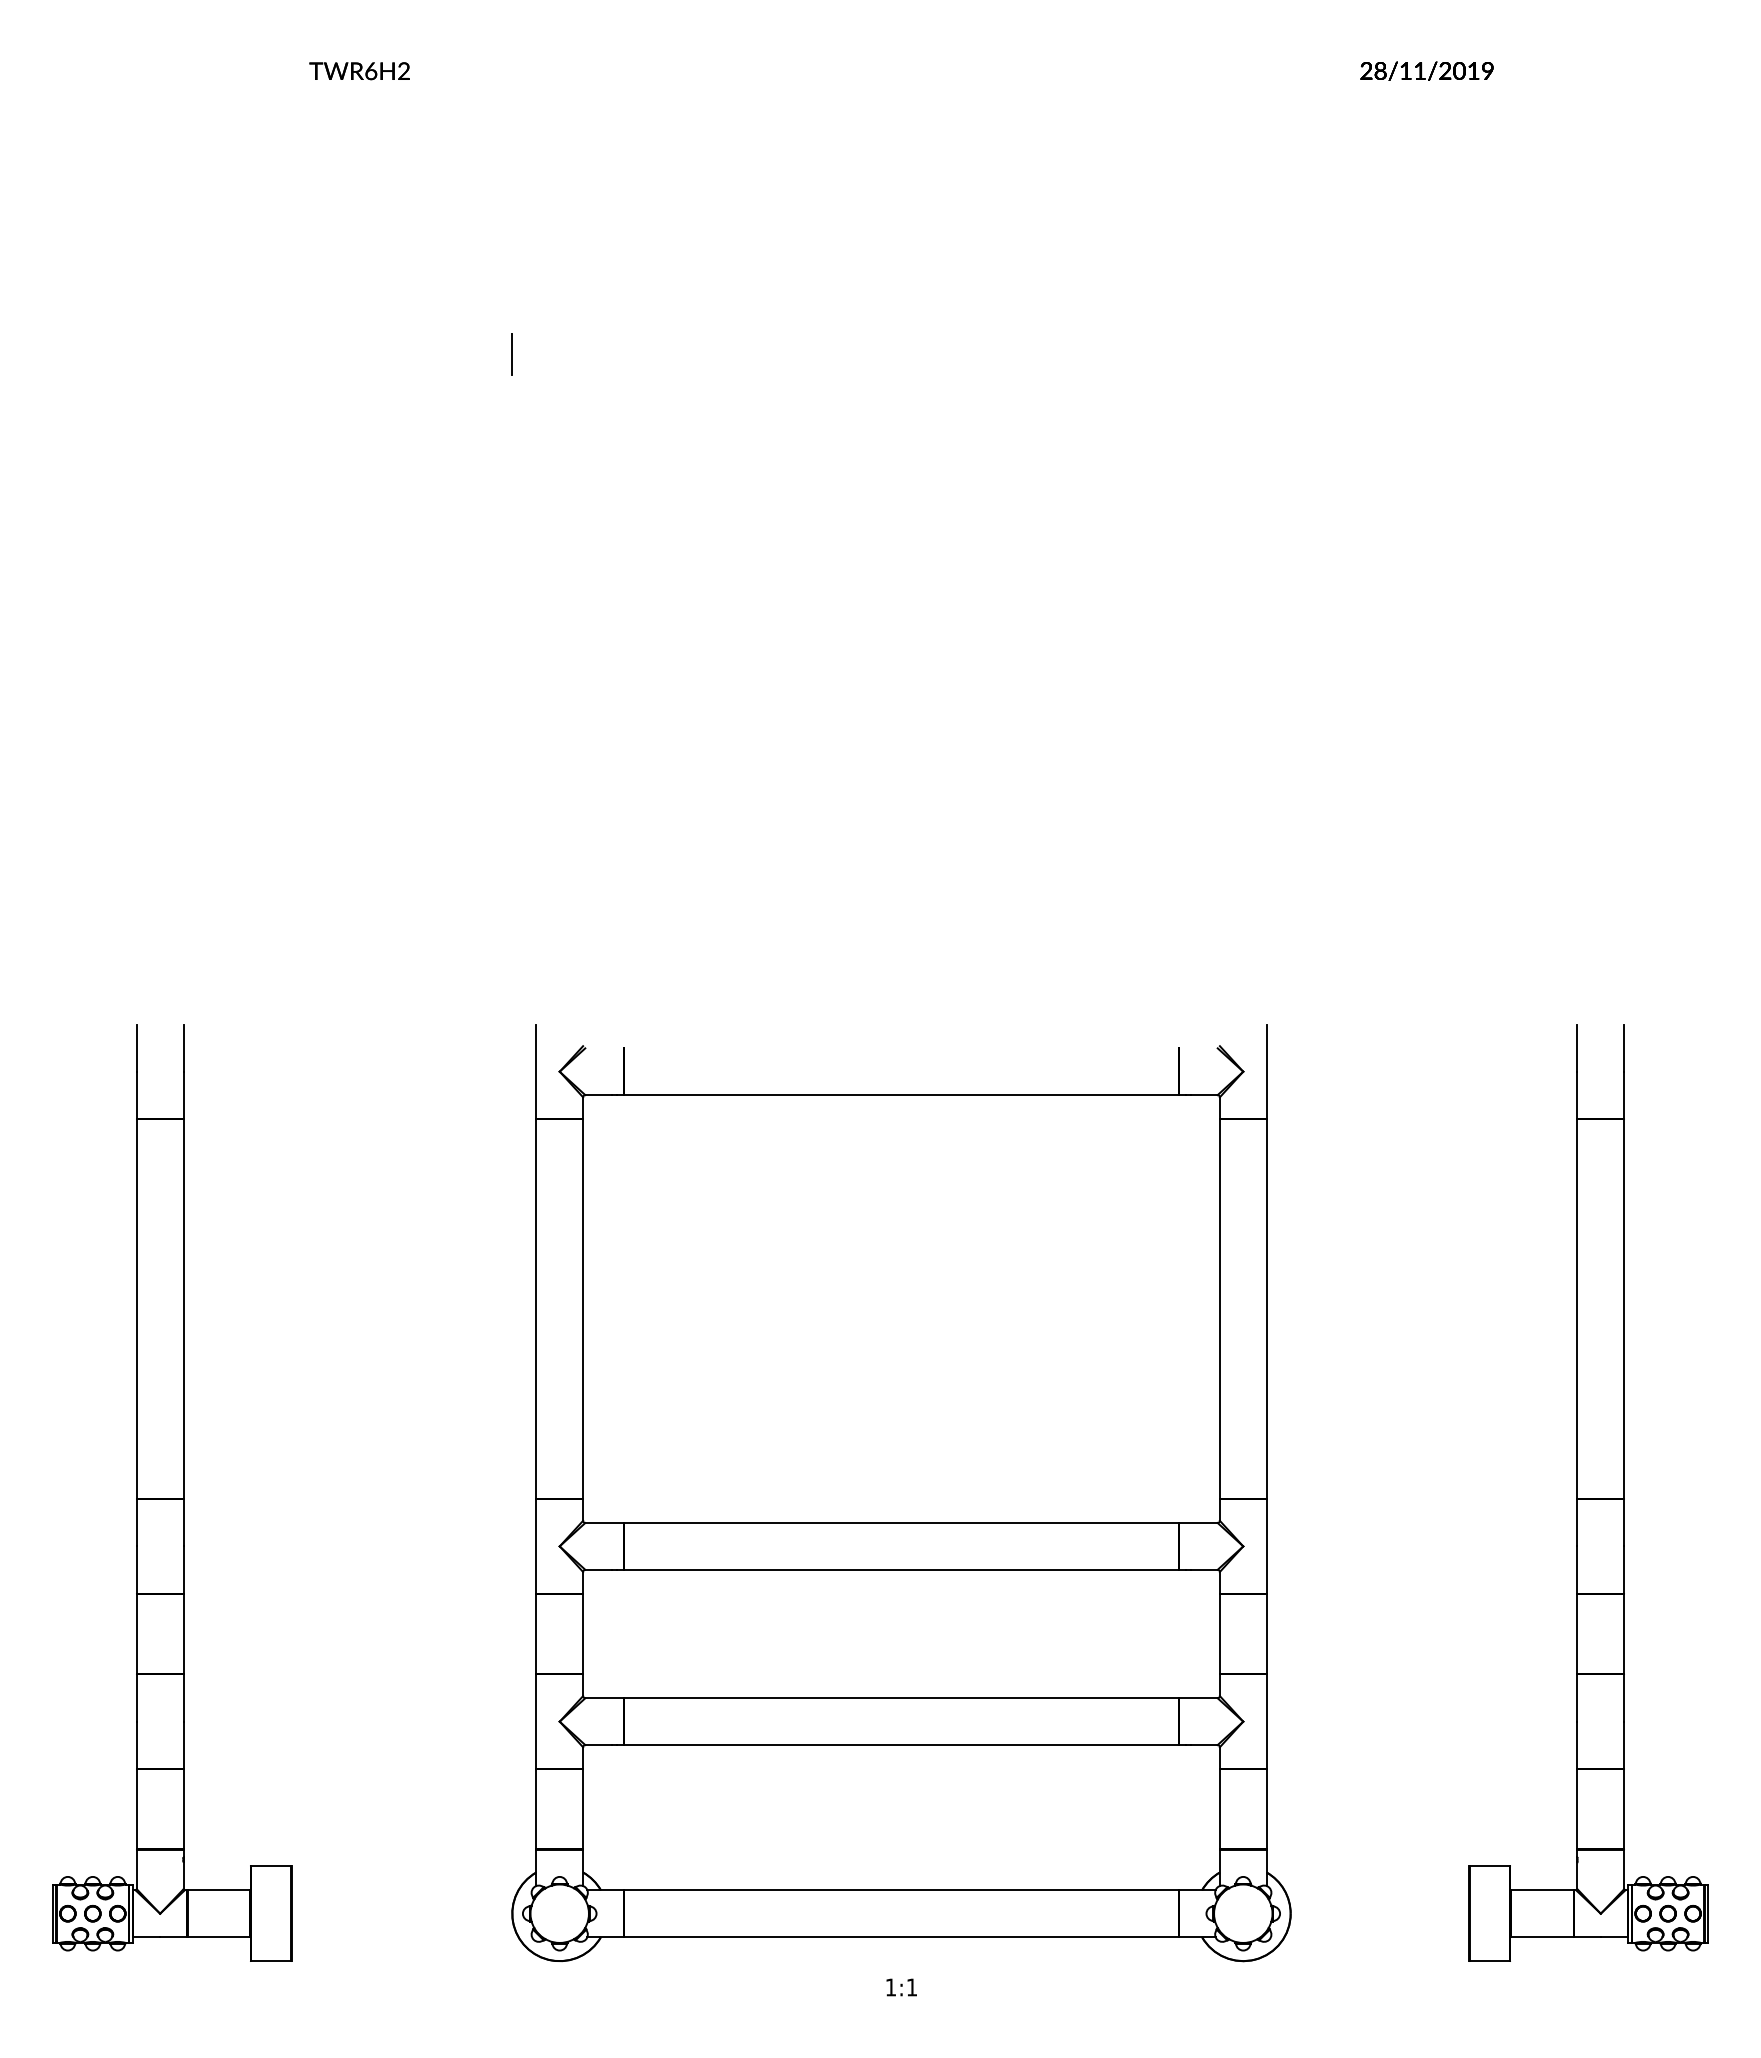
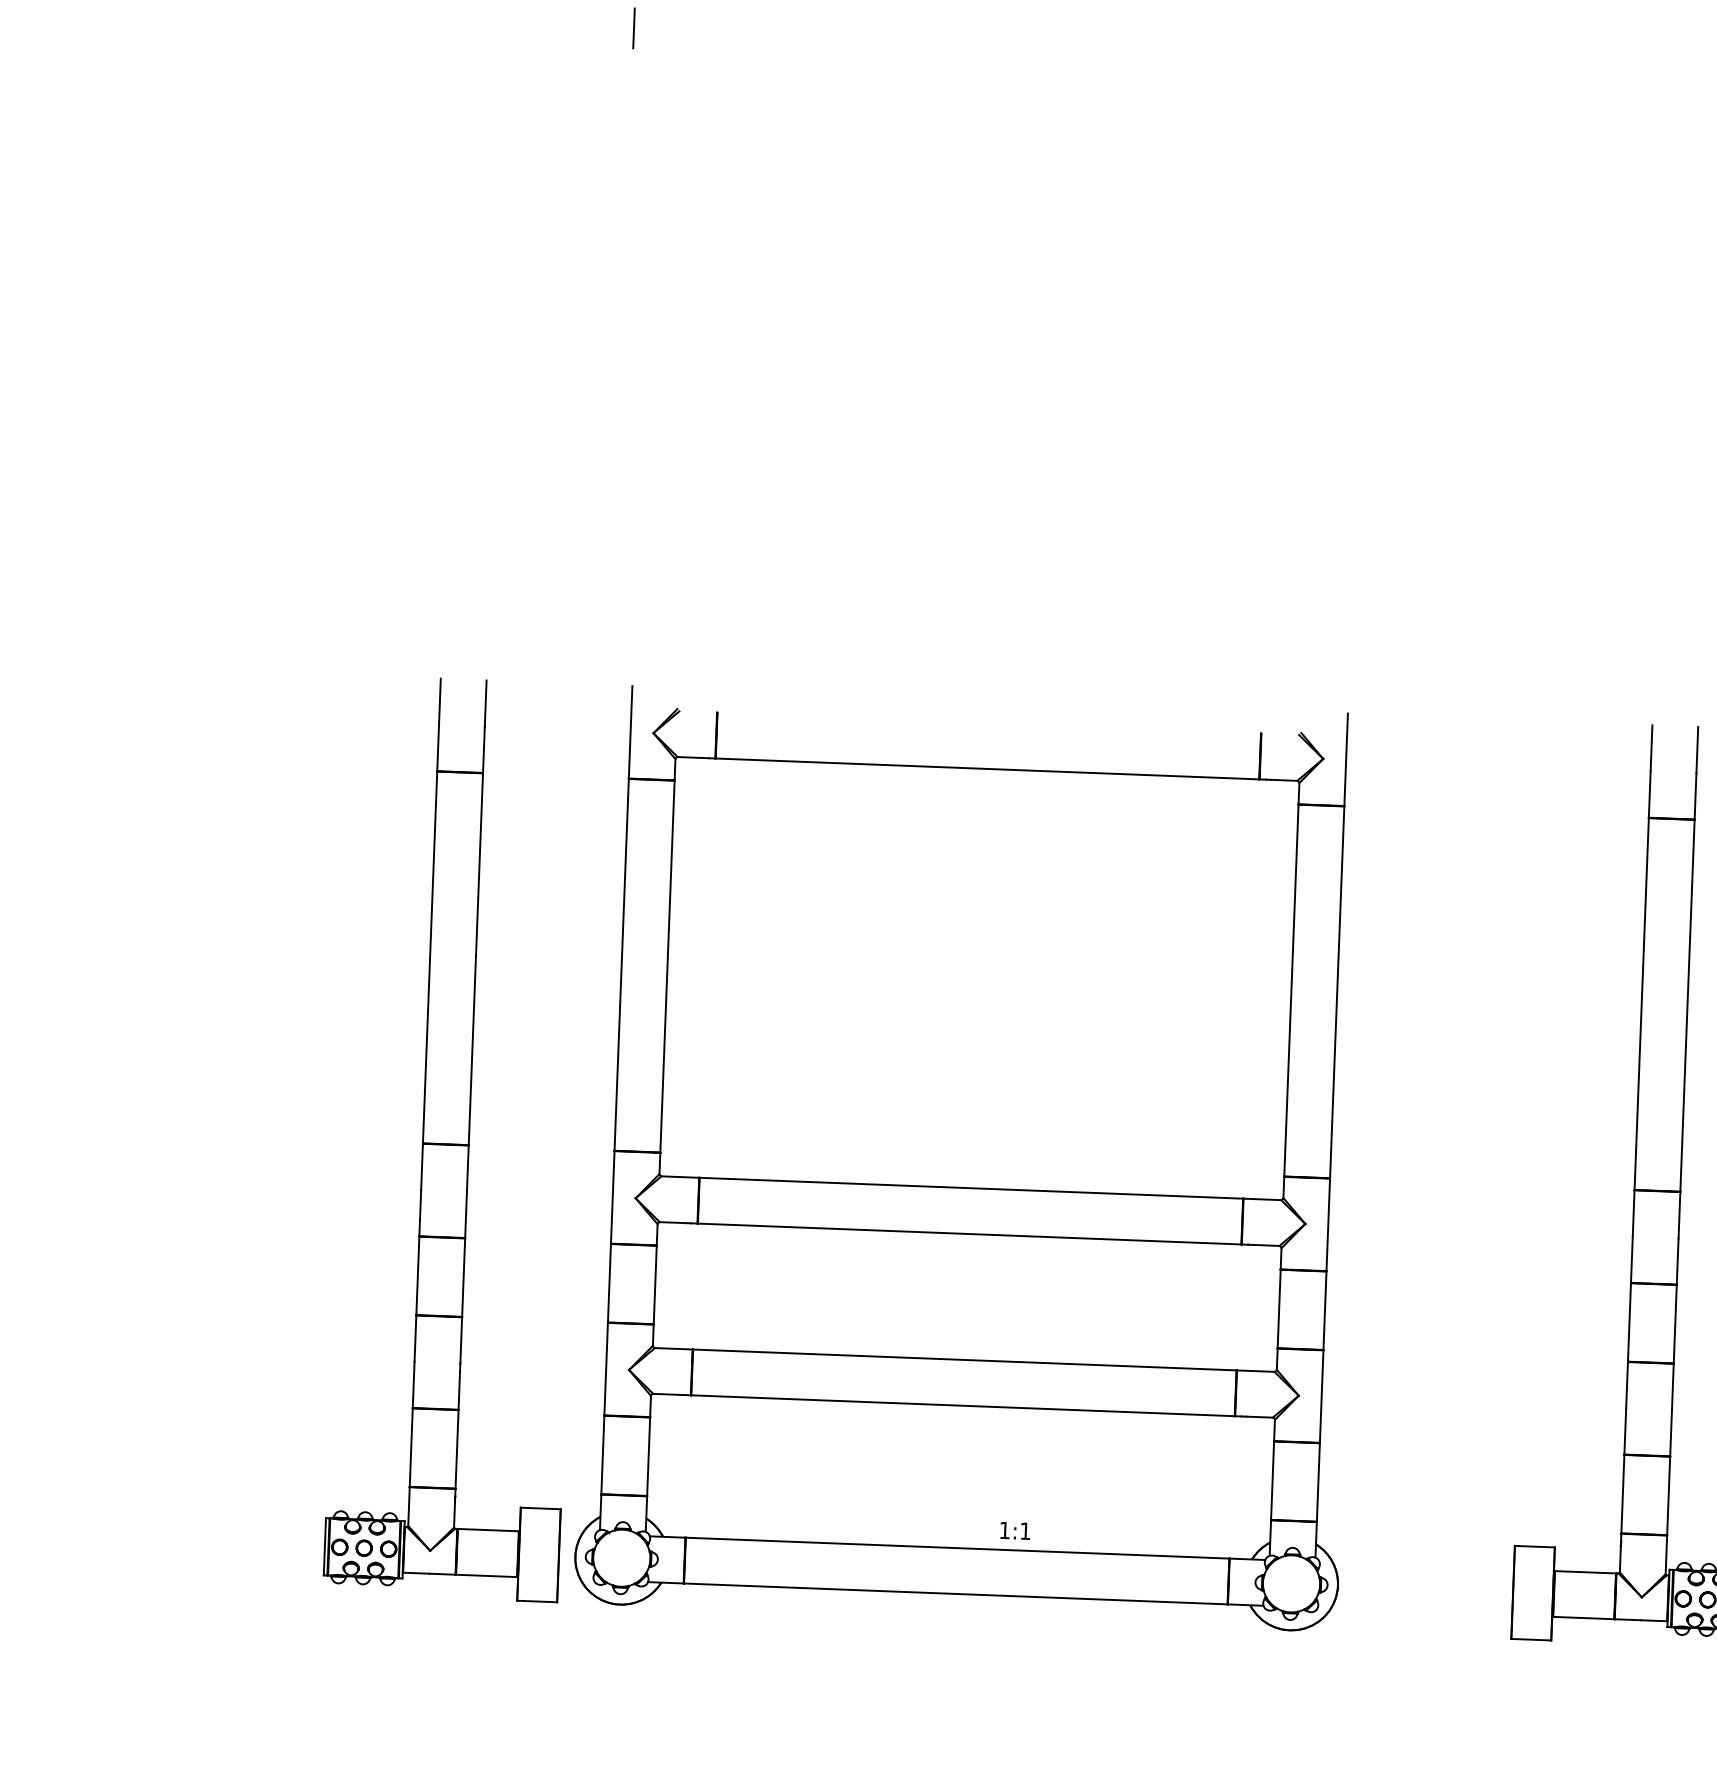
part: (172, 1492) -> (458, 1138), moved
text: (901, 1987) -> (1015, 1530), moved

